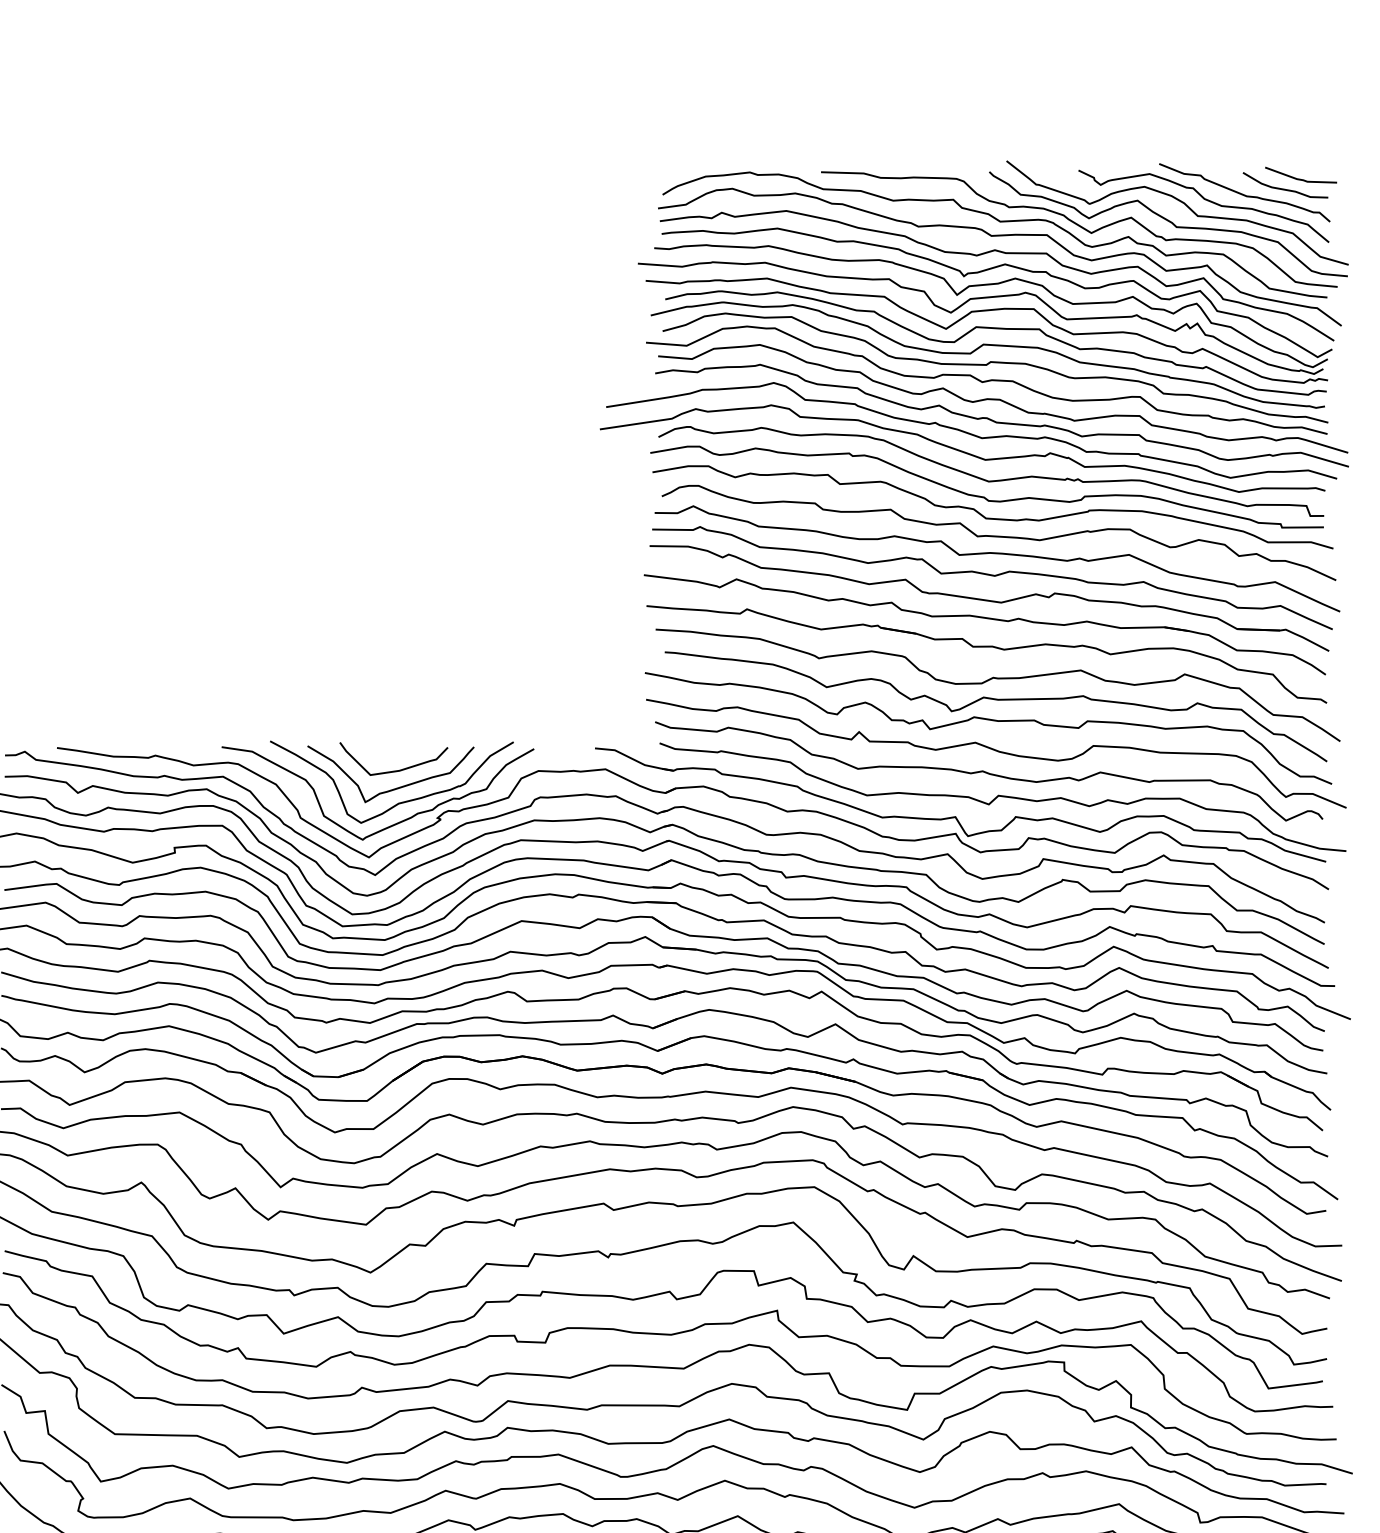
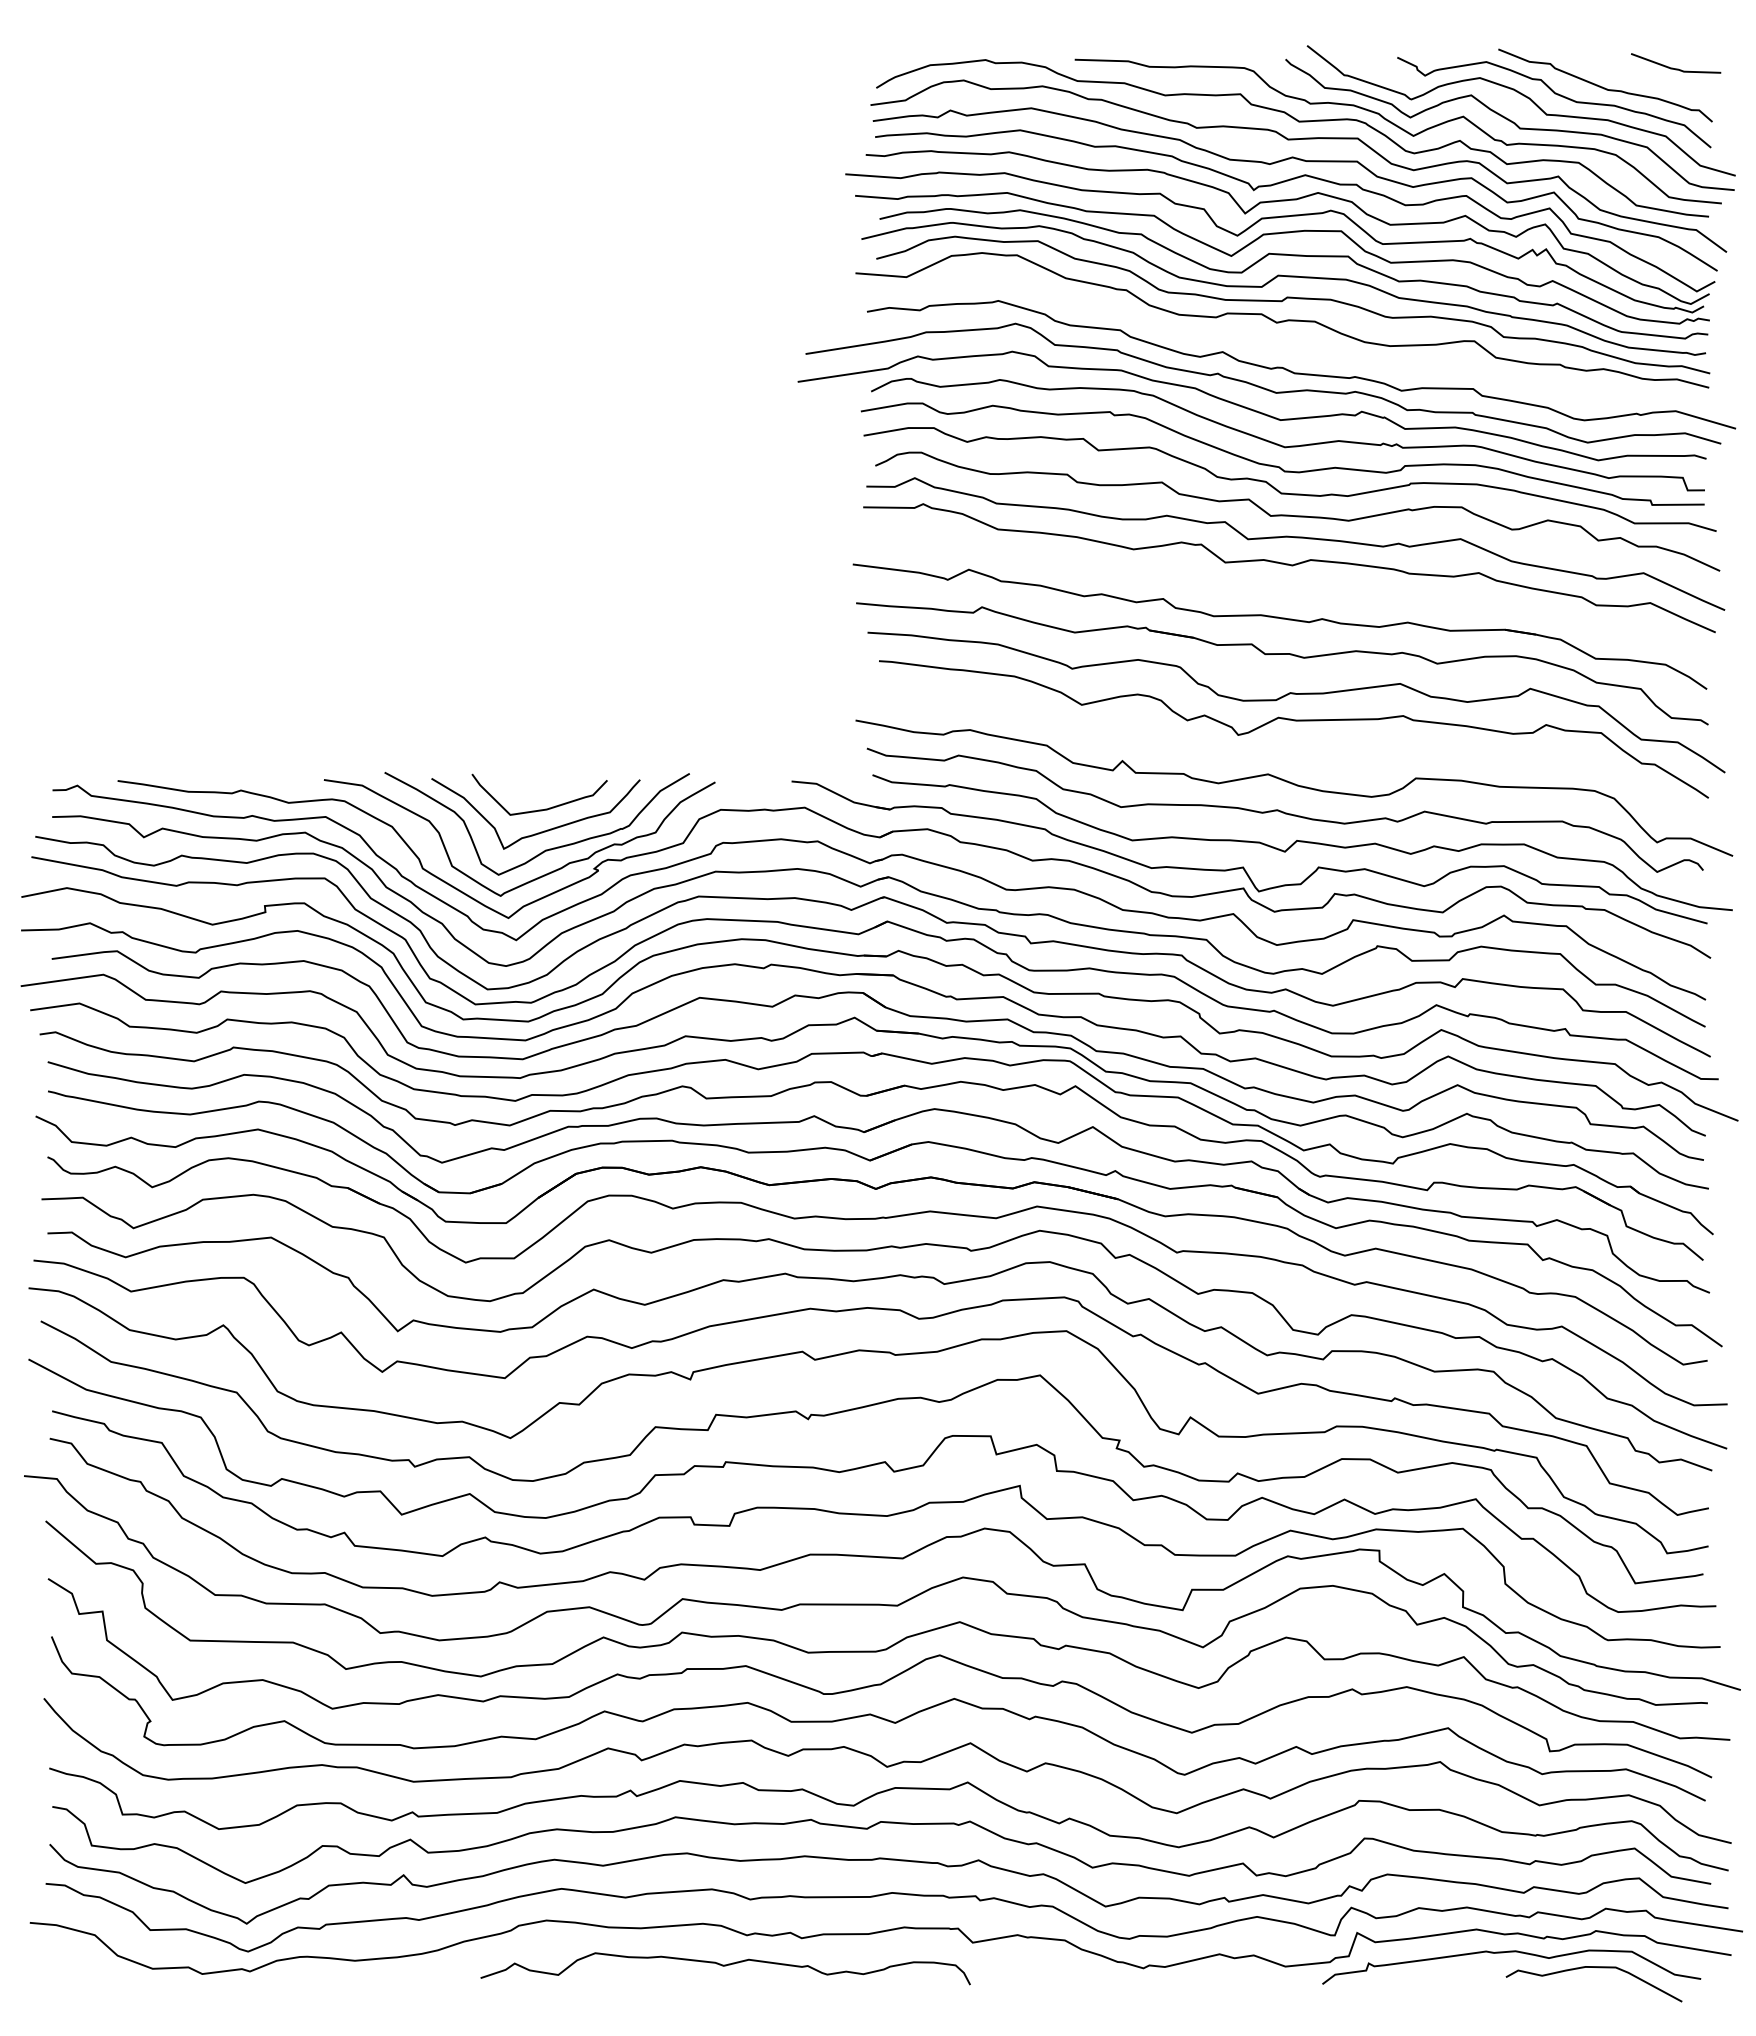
curve: (1285, 188) -> (1656, 80), removed
curve: (1002, 400) -> (1302, 345), removed
part: (989, 598) -> (1285, 593), removed
curve: (988, 720) -> (1284, 746), removed

